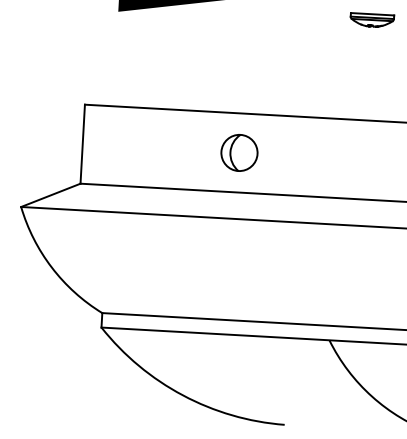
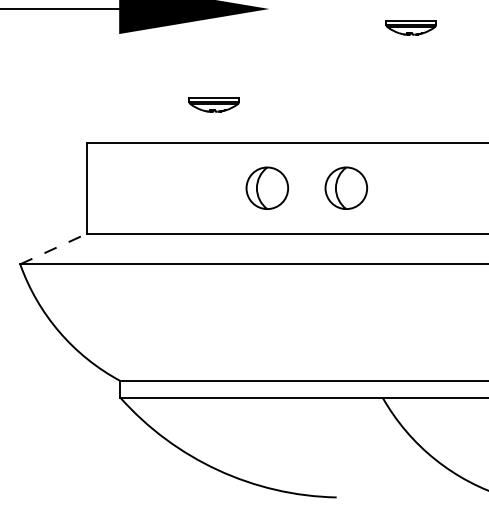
part: (196, 77) -> (213, 104), added
part: (307, 156) -> (345, 187), added
line: (50, 195) -> (53, 249), solid -> dashed

